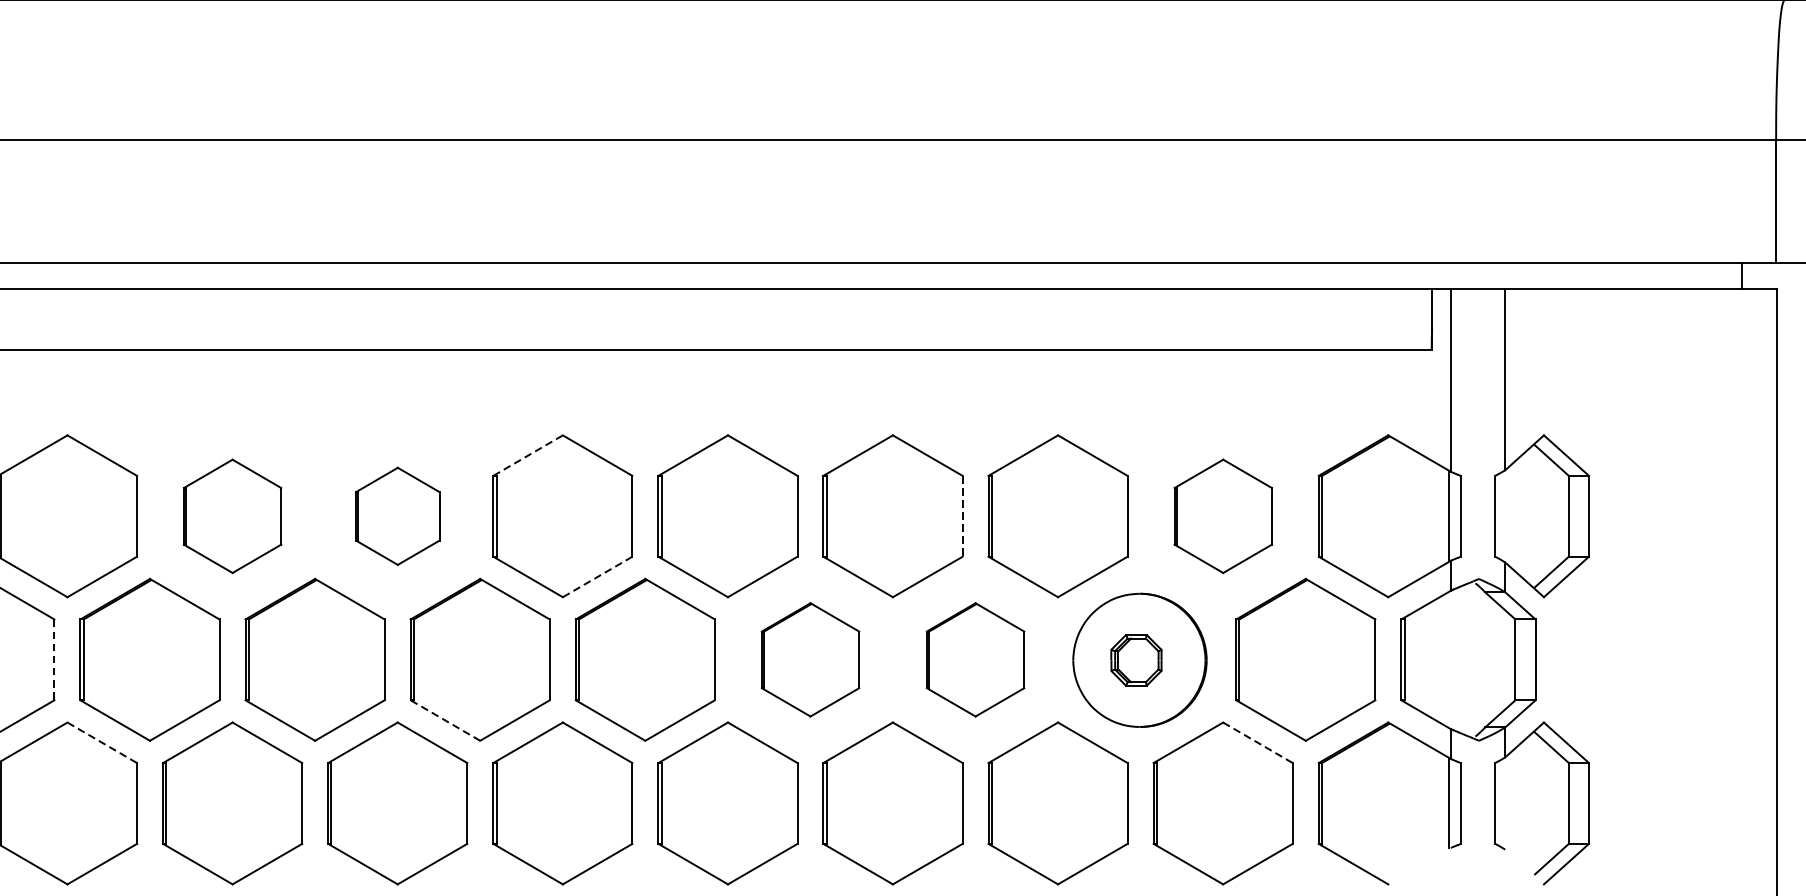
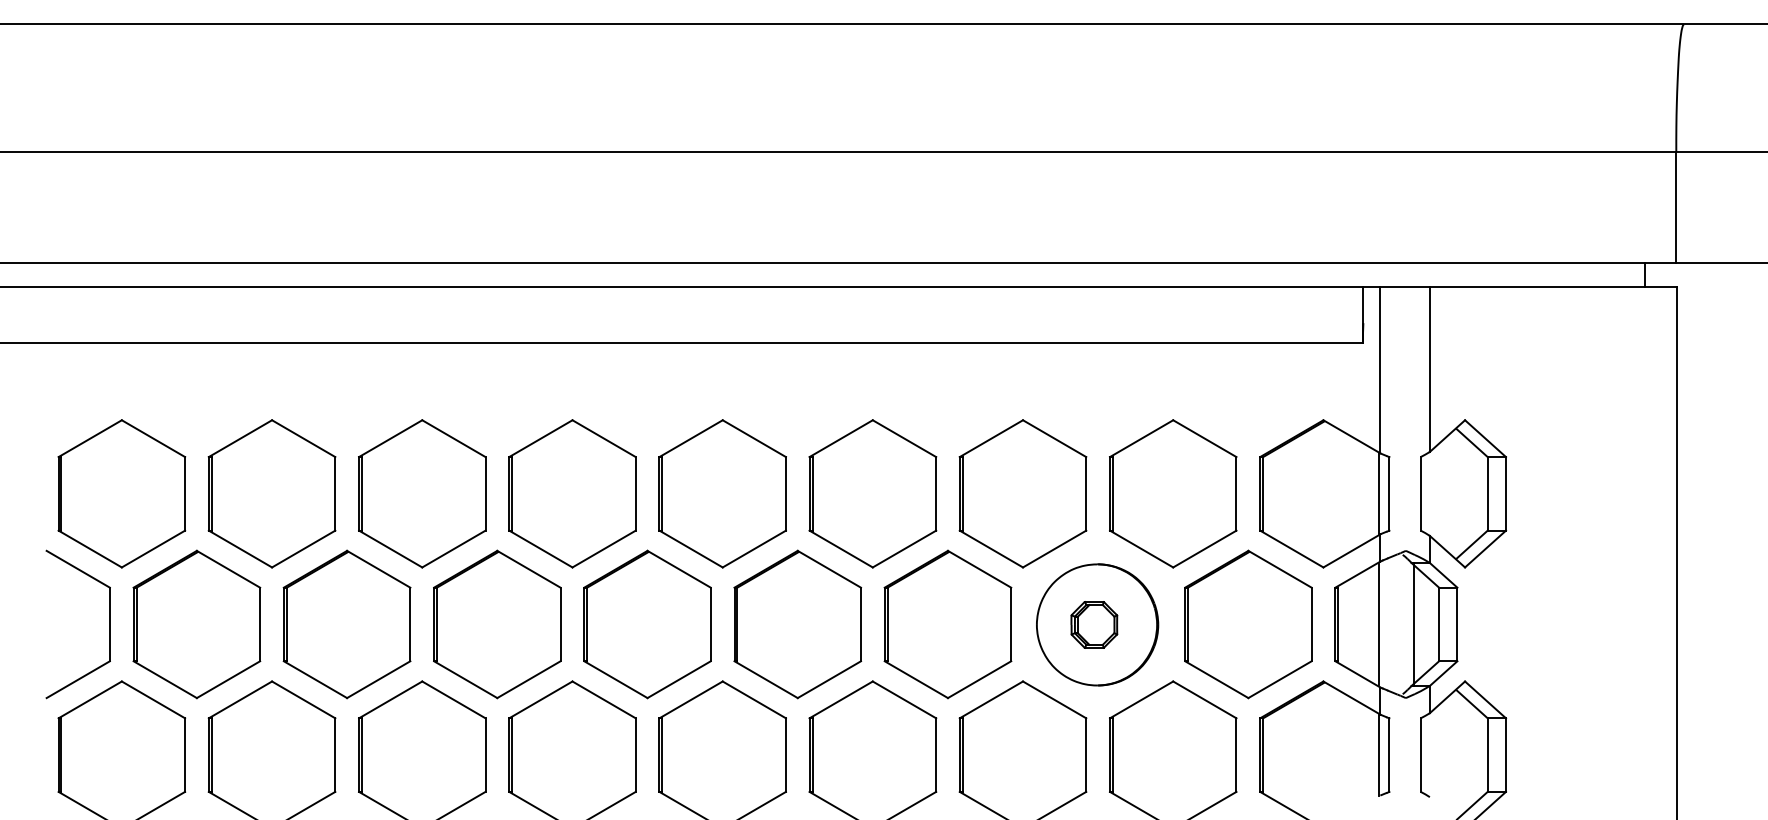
line: (527, 455) -> (540, 438), dashed -> solid
part: (231, 515) -> (271, 493), size x1.43
part: (397, 515) -> (422, 493), size x1.67
line: (962, 515) -> (936, 493), dashed -> solid
part: (1223, 515) -> (1173, 493), size x1.43
line: (598, 577) -> (604, 549), dashed -> solid
line: (1488, 658) -> (1414, 623), added
line: (53, 659) -> (109, 624), dashed -> solid
part: (810, 659) -> (797, 624), size x1.43
part: (975, 659) -> (947, 624), size x1.43
line: (1449, 659) -> (1379, 624), added
line: (445, 720) -> (465, 679), dashed -> solid
line: (102, 742) -> (153, 699), dashed -> solid
line: (1257, 742) -> (1204, 699), dashed -> solid

